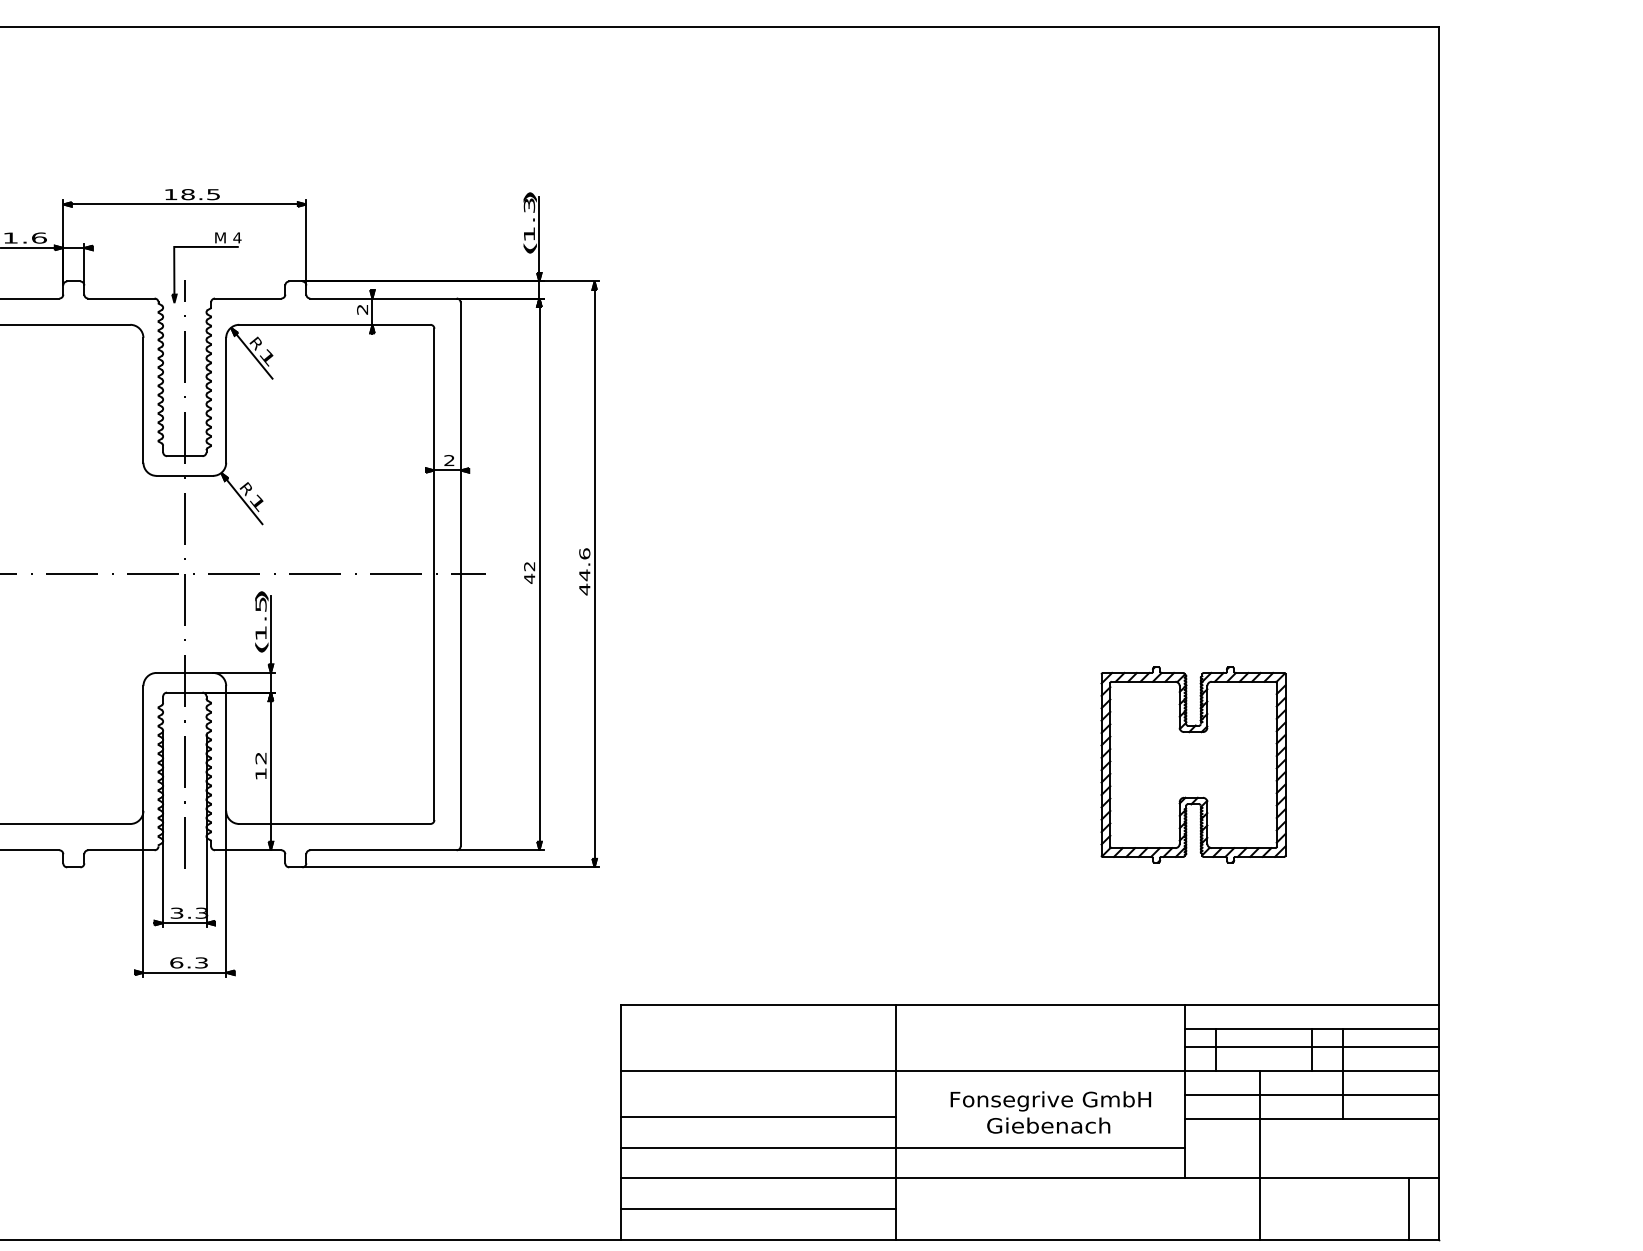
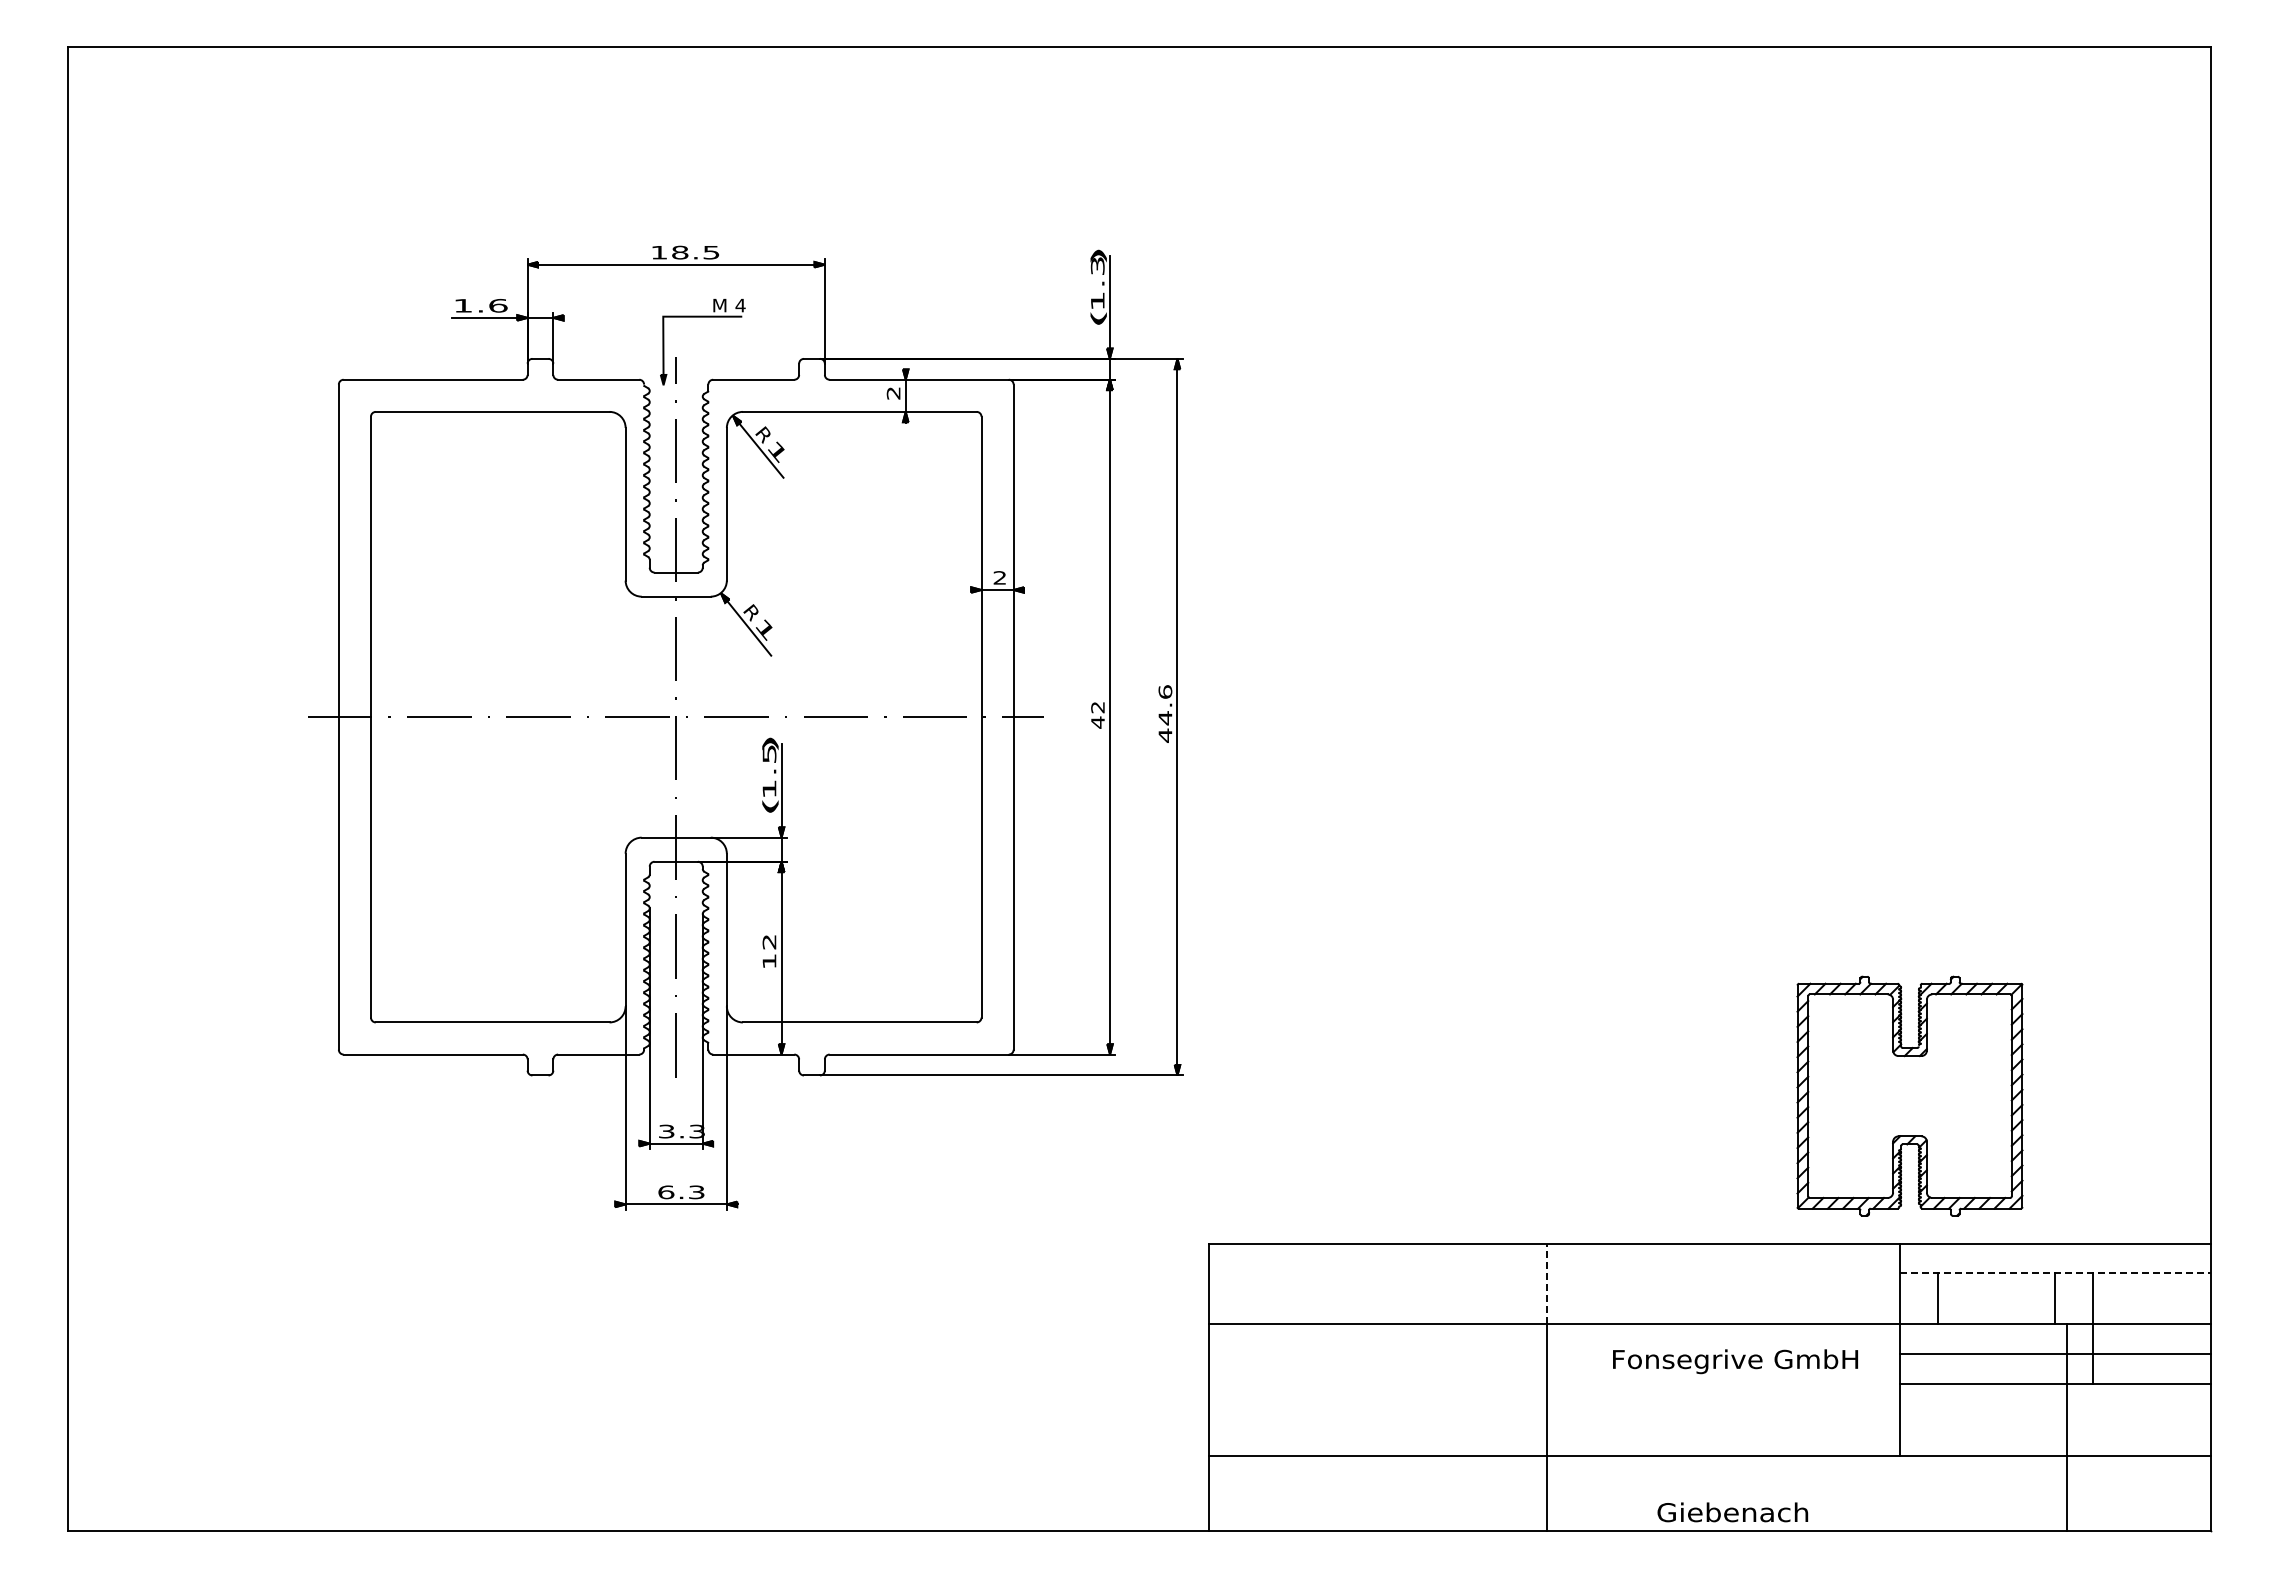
part: (1193, 764) -> (1909, 1095), moved
line: (1312, 1028) -> (2055, 1272), solid -> dashed
line: (896, 1038) -> (1546, 1284), solid -> dashed
line: (1312, 1047) -> (2055, 1295), removed
line: (758, 1116) -> (1377, 1380), removed
text: (1048, 1125) -> (1732, 1512), moved
line: (902, 1147) -> (1554, 1418), removed
line: (1260, 1155) -> (2067, 1427), moved
line: (1408, 1208) -> (2173, 1492), removed
line: (758, 1209) -> (1377, 1493), removed

